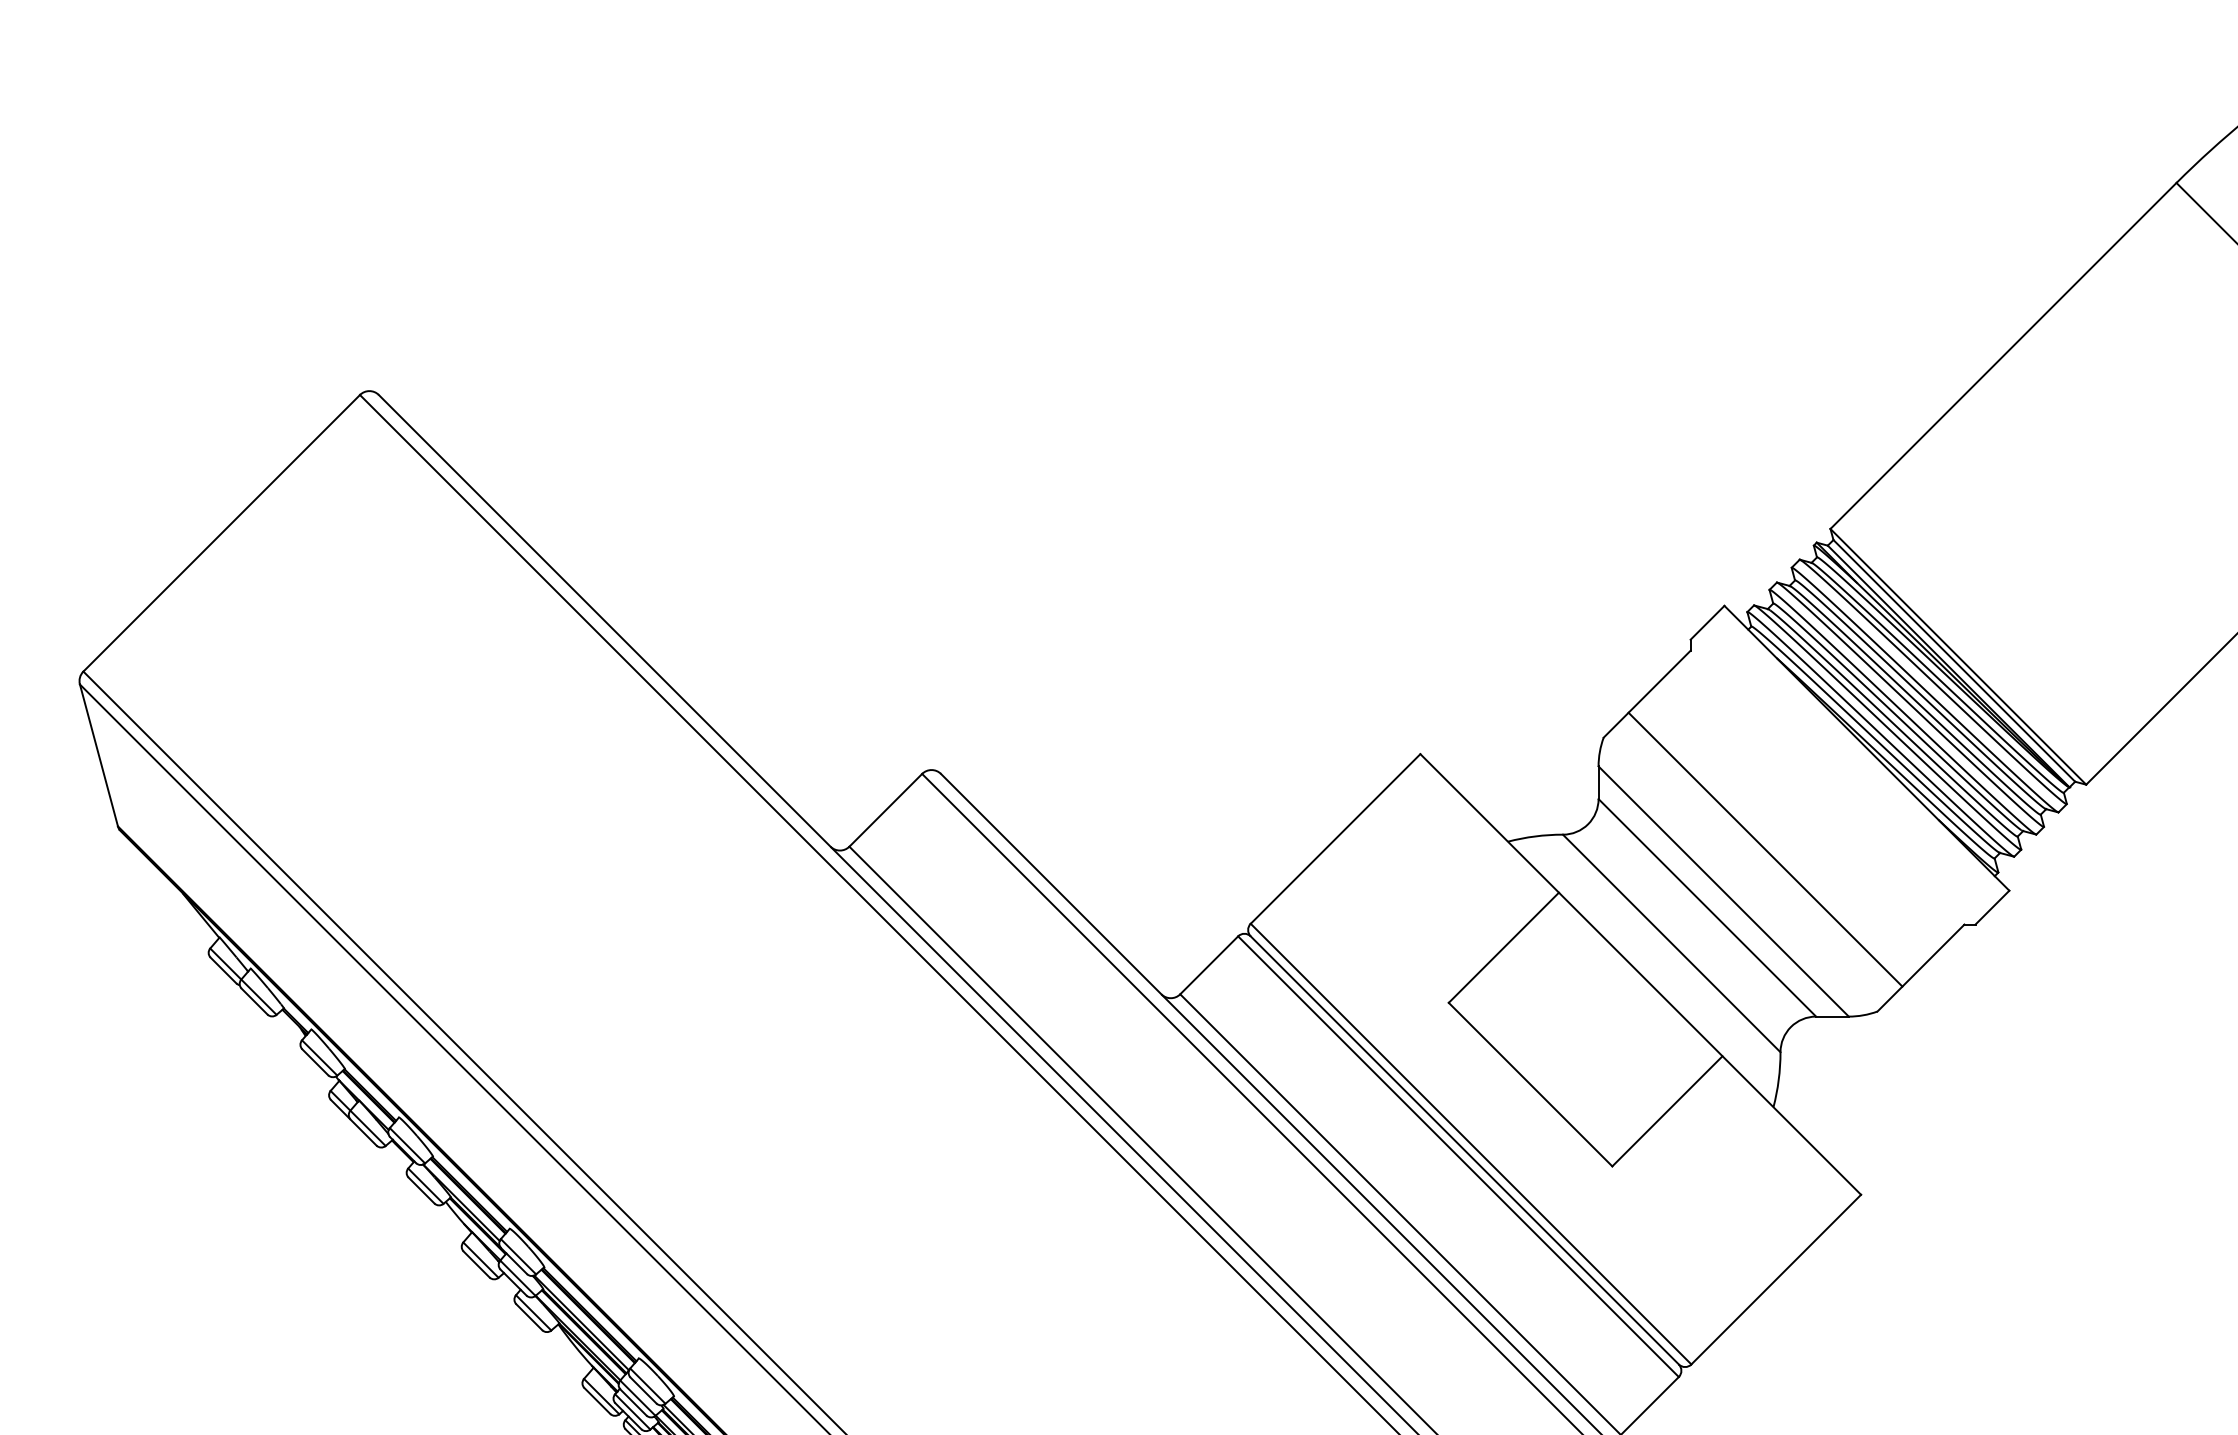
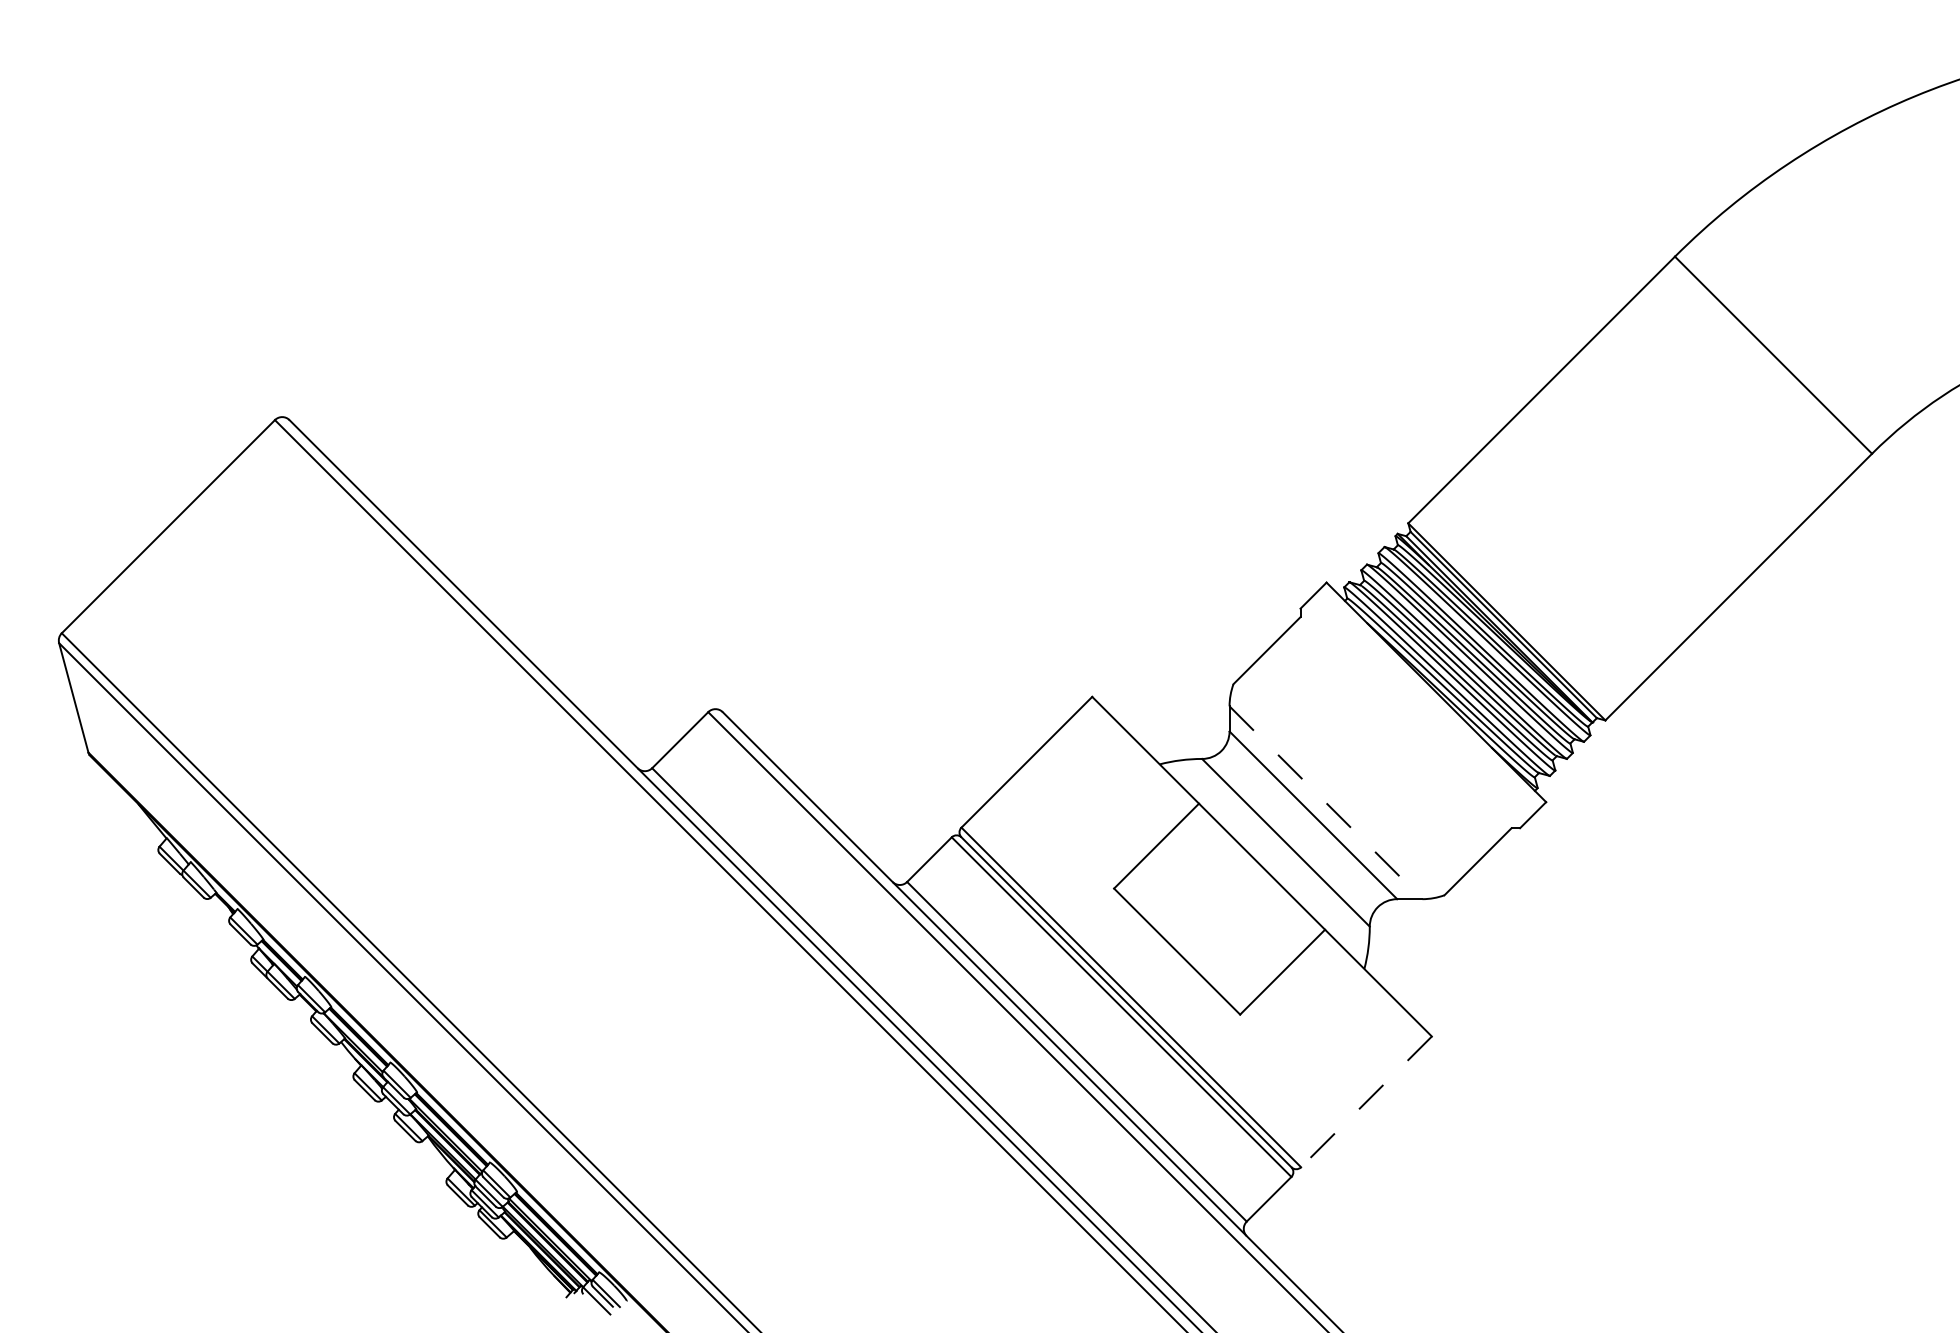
line: (1764, 849) -> (1357, 770), removed
line: (1724, 892) -> (1326, 803), solid -> dashed
line: (1776, 1280) -> (1366, 1102), solid -> dashed

